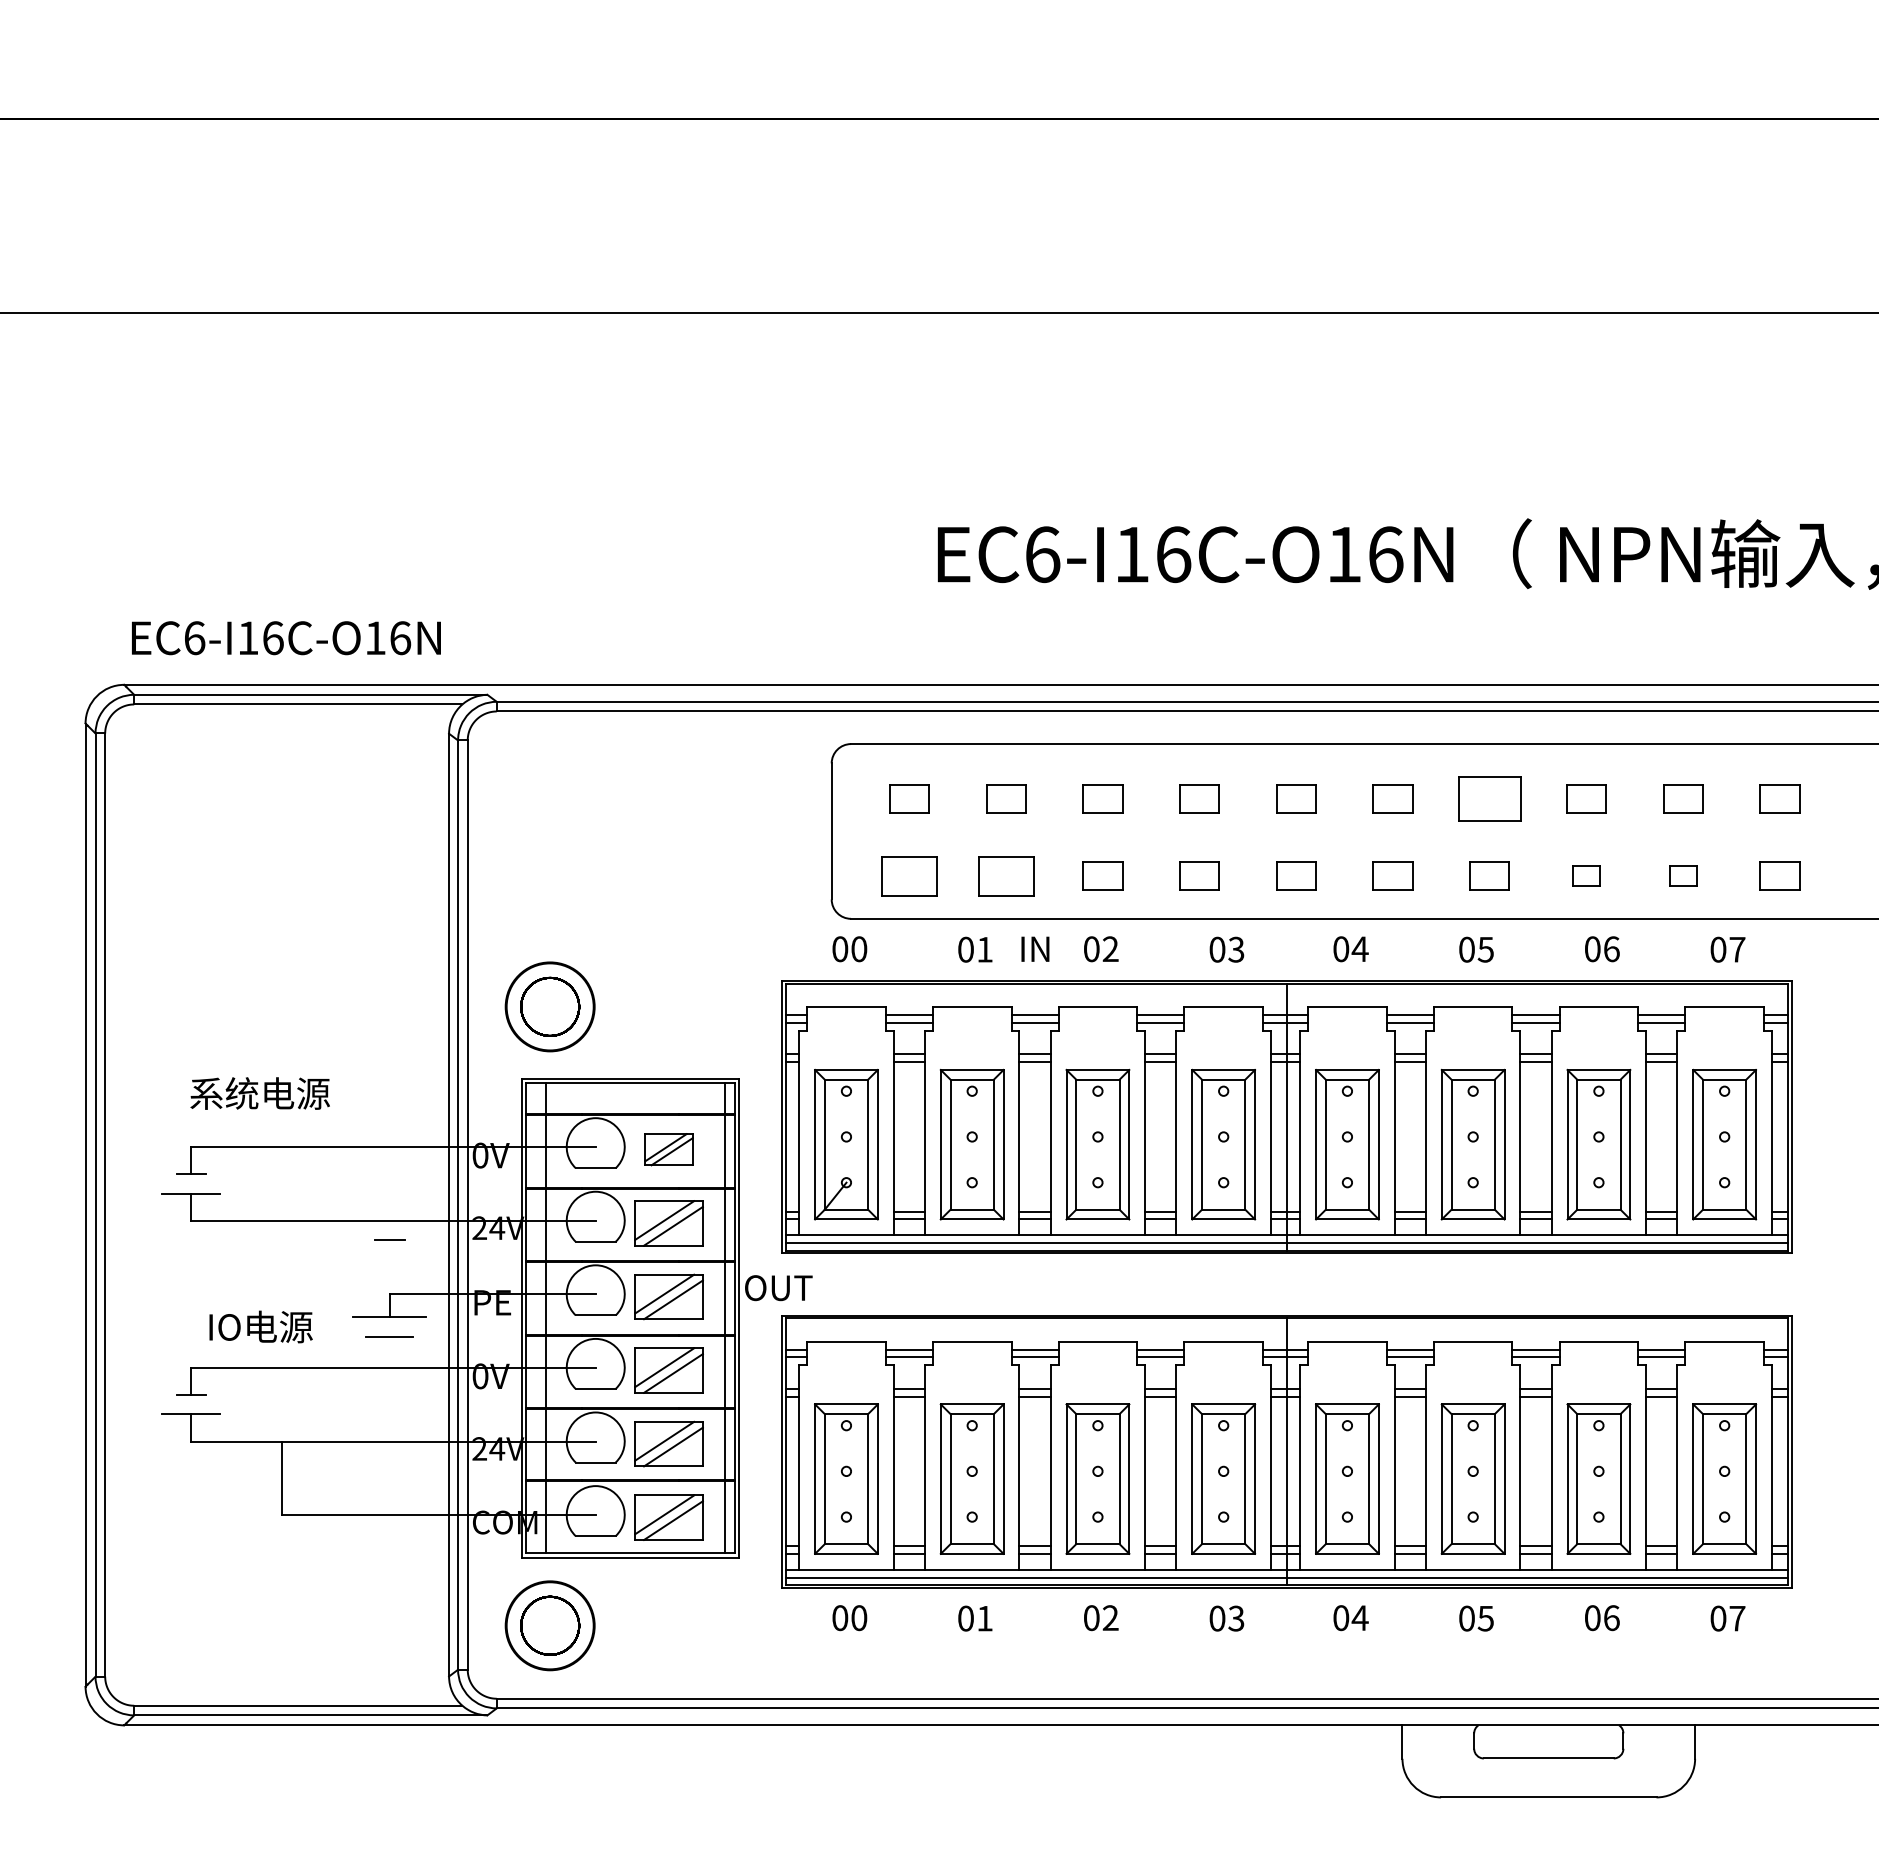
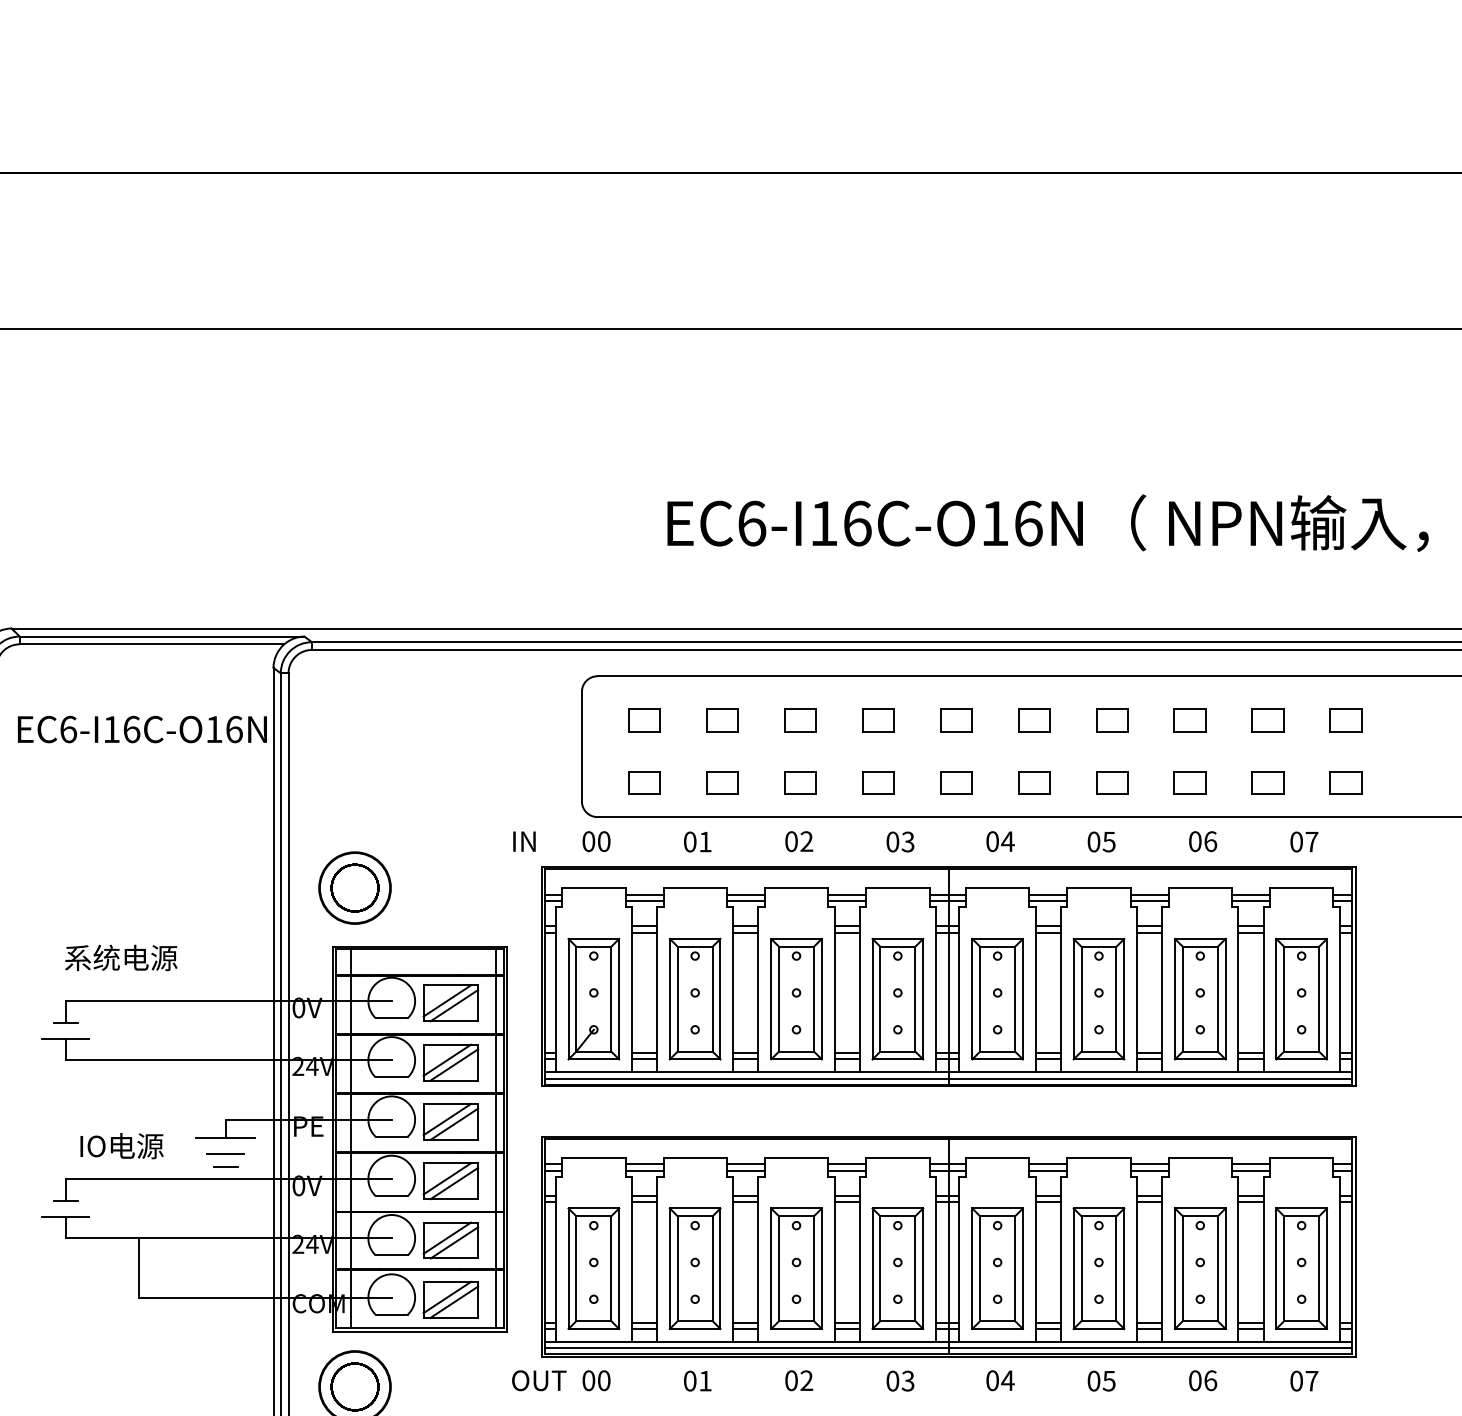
text: (286, 638) -> (142, 729), moved
part: (1489, 798) -> (1112, 720), size x0.62
part: (909, 875) -> (644, 782), size x0.71
part: (1006, 875) -> (722, 782), size x0.71
part: (1586, 875) -> (1190, 782), size x1.43
part: (1683, 875) -> (1268, 782), size x1.43
text: (1035, 948) -> (524, 841), moved
part: (668, 1149) -> (450, 1003), size x1.43
line: (389, 1239) -> (225, 1166), moved
text: (778, 1288) -> (539, 1381), moved

